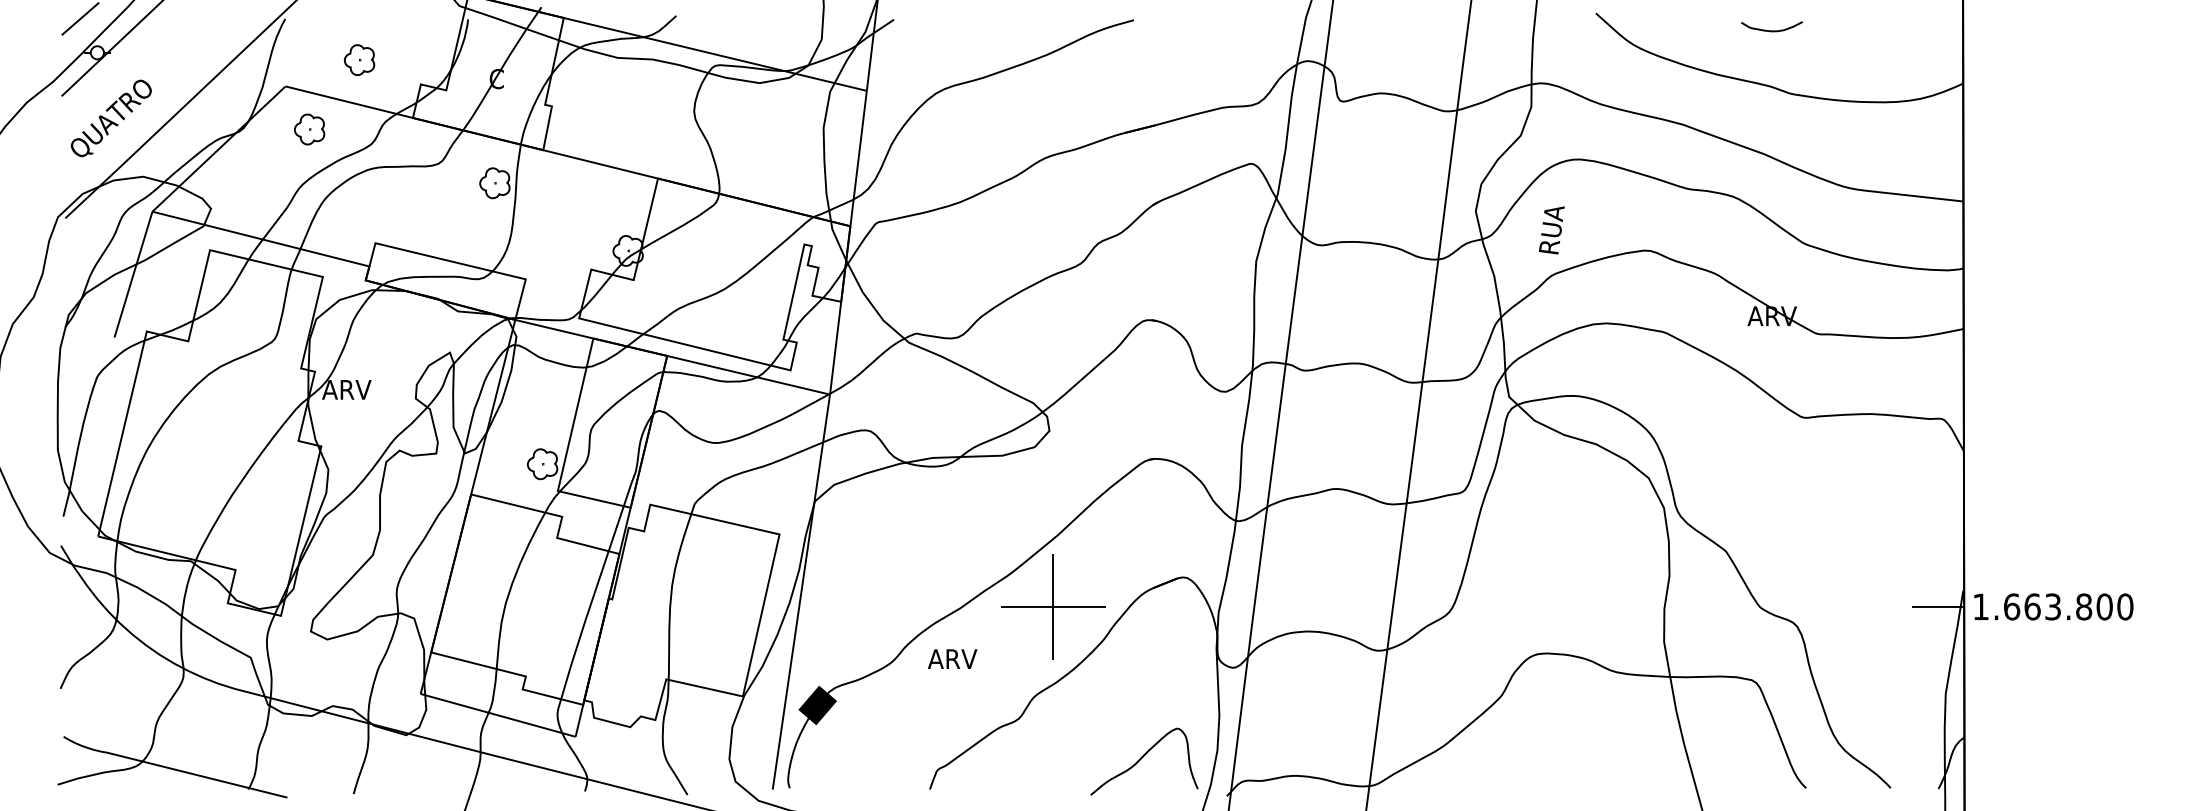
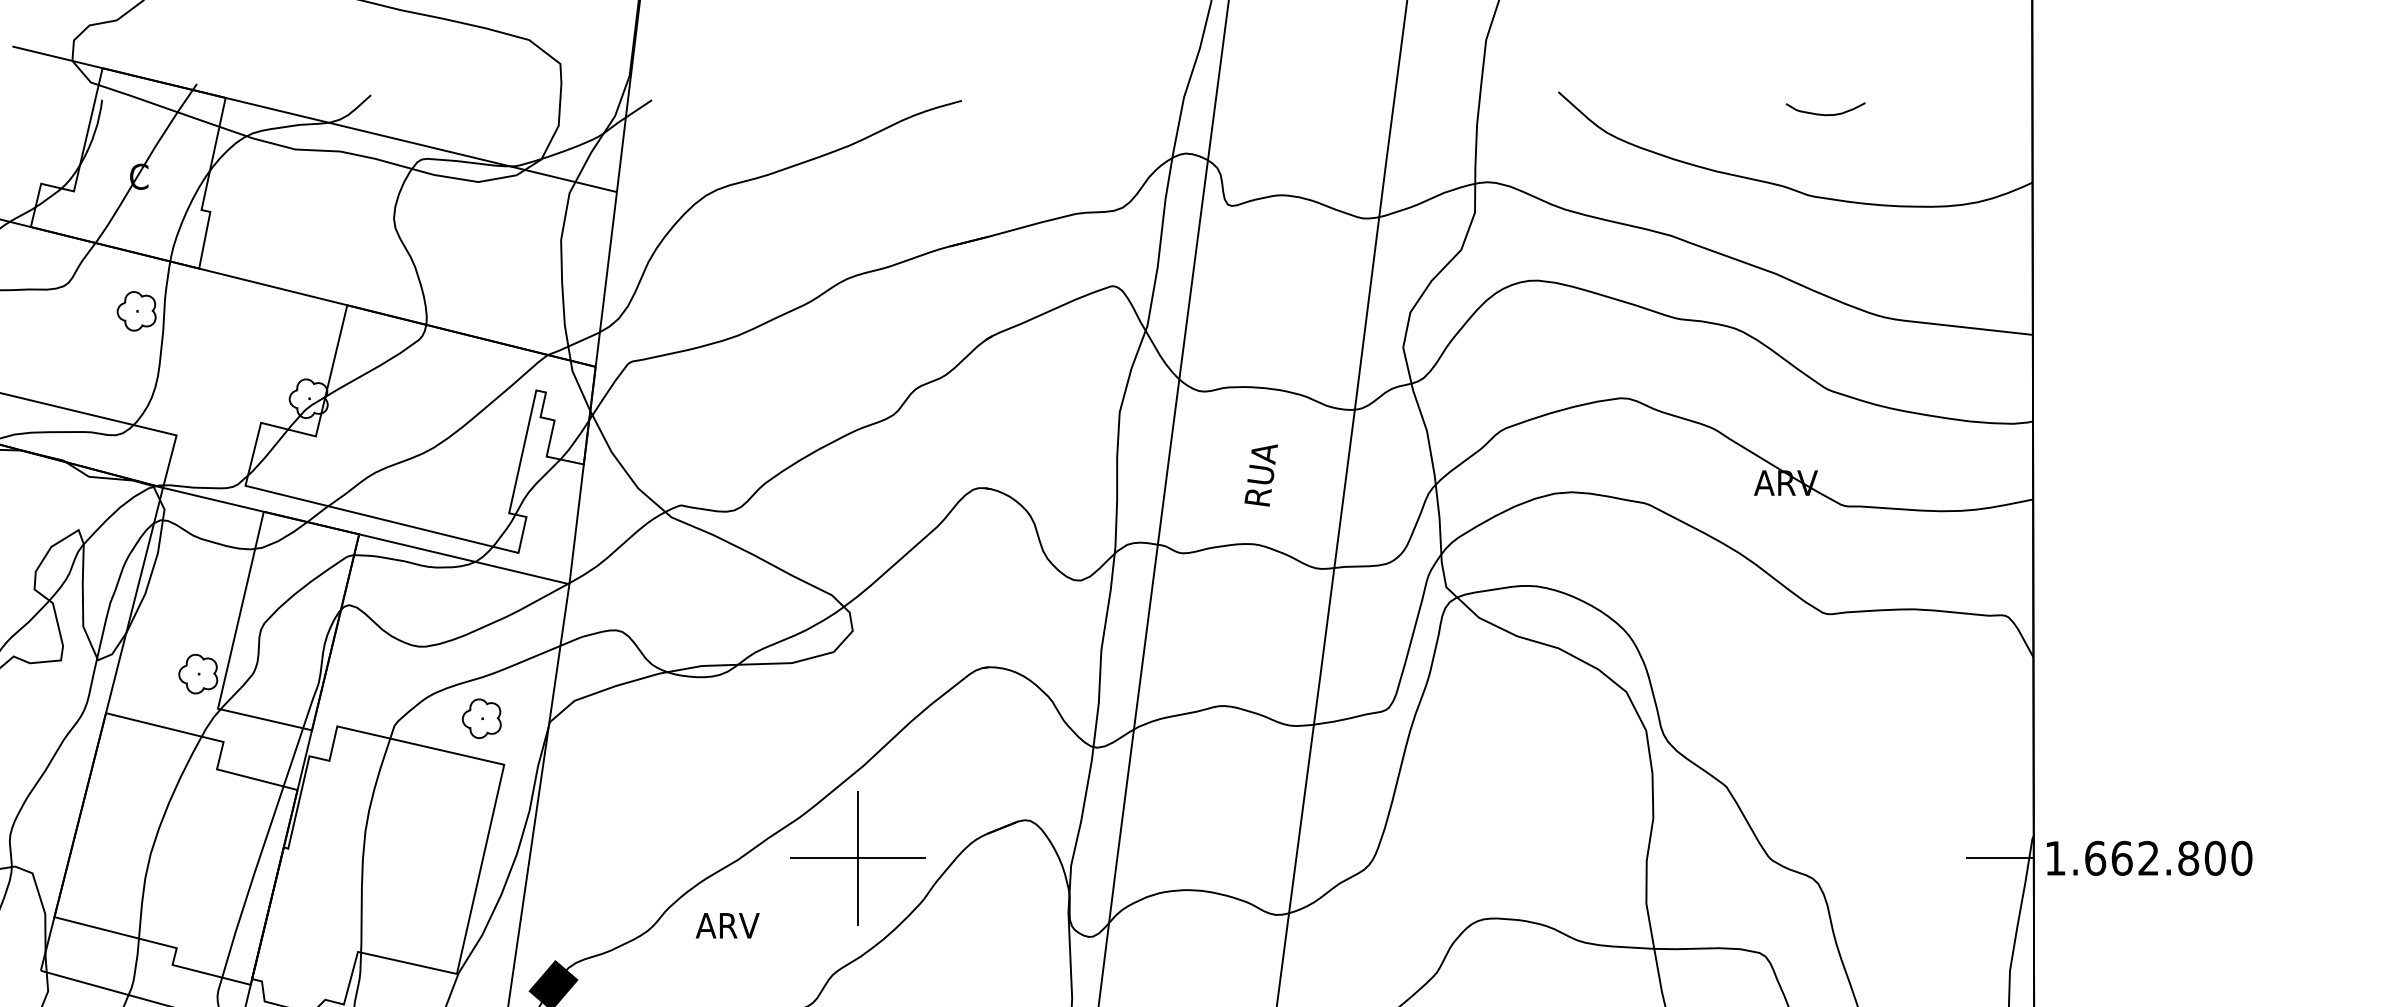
curve: (1771, 30) -> (1825, 114), moved
text: (1551, 230) -> (1260, 475), moved
part: (761, 498) -> (480, 718), added
text: (2052, 606) -> (2147, 857), 1.663.800 -> 1.662.800

